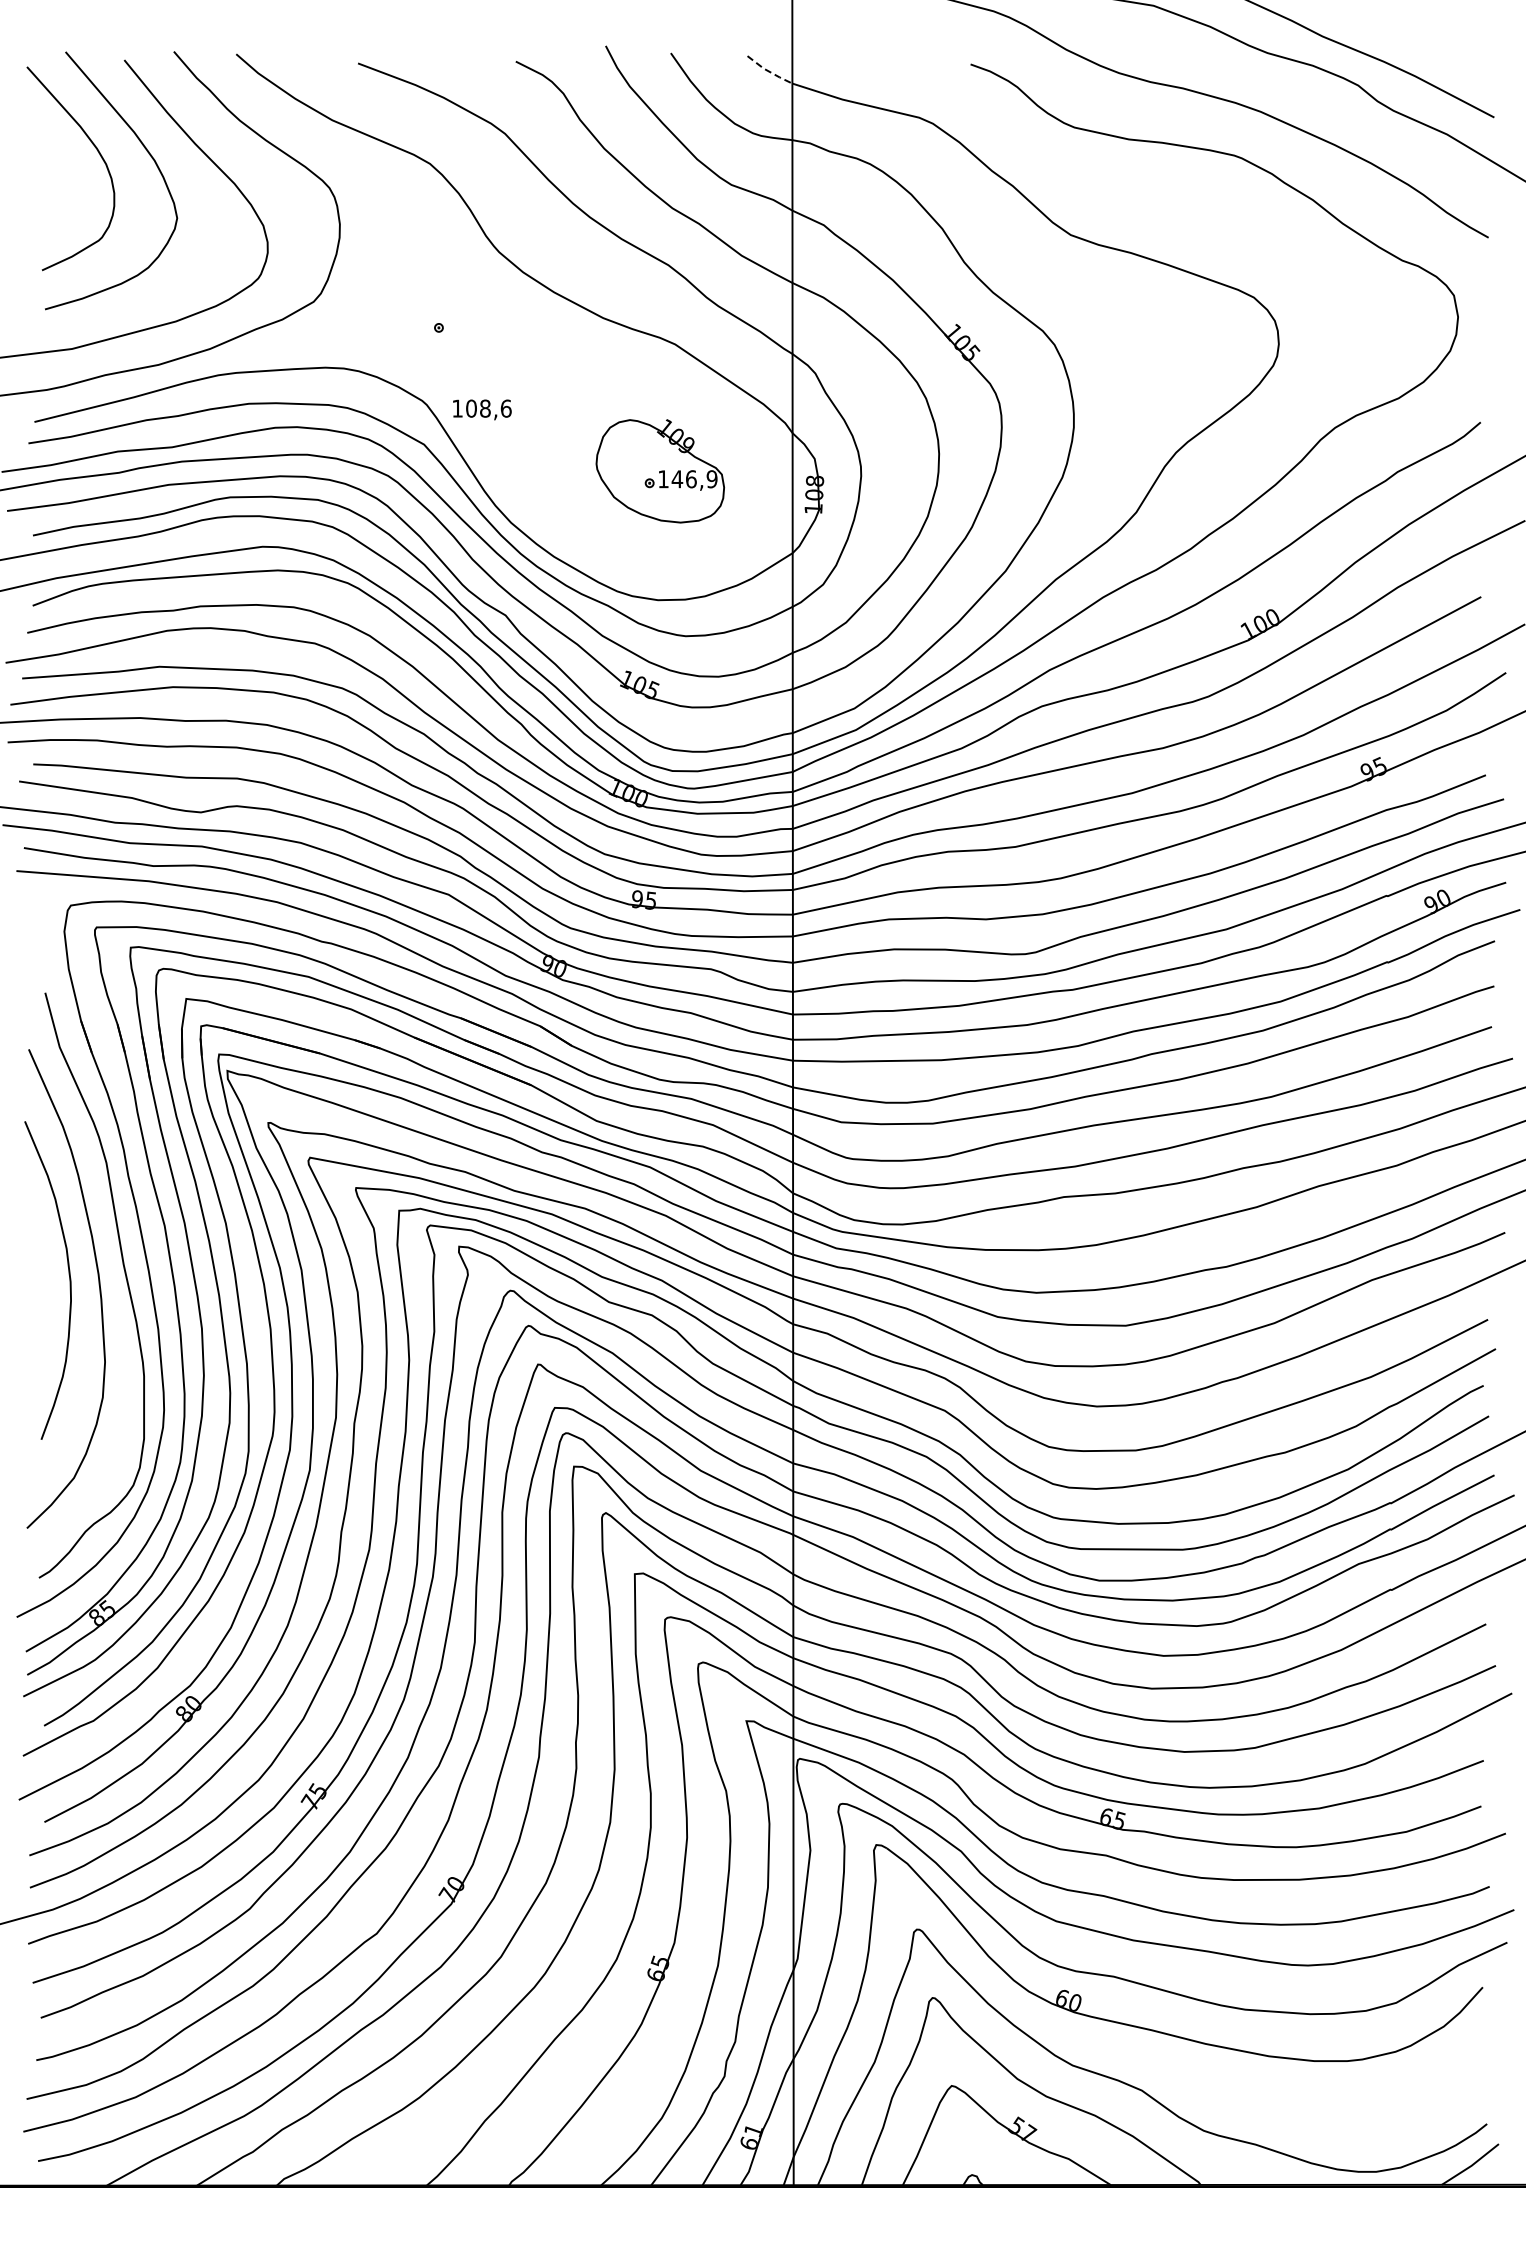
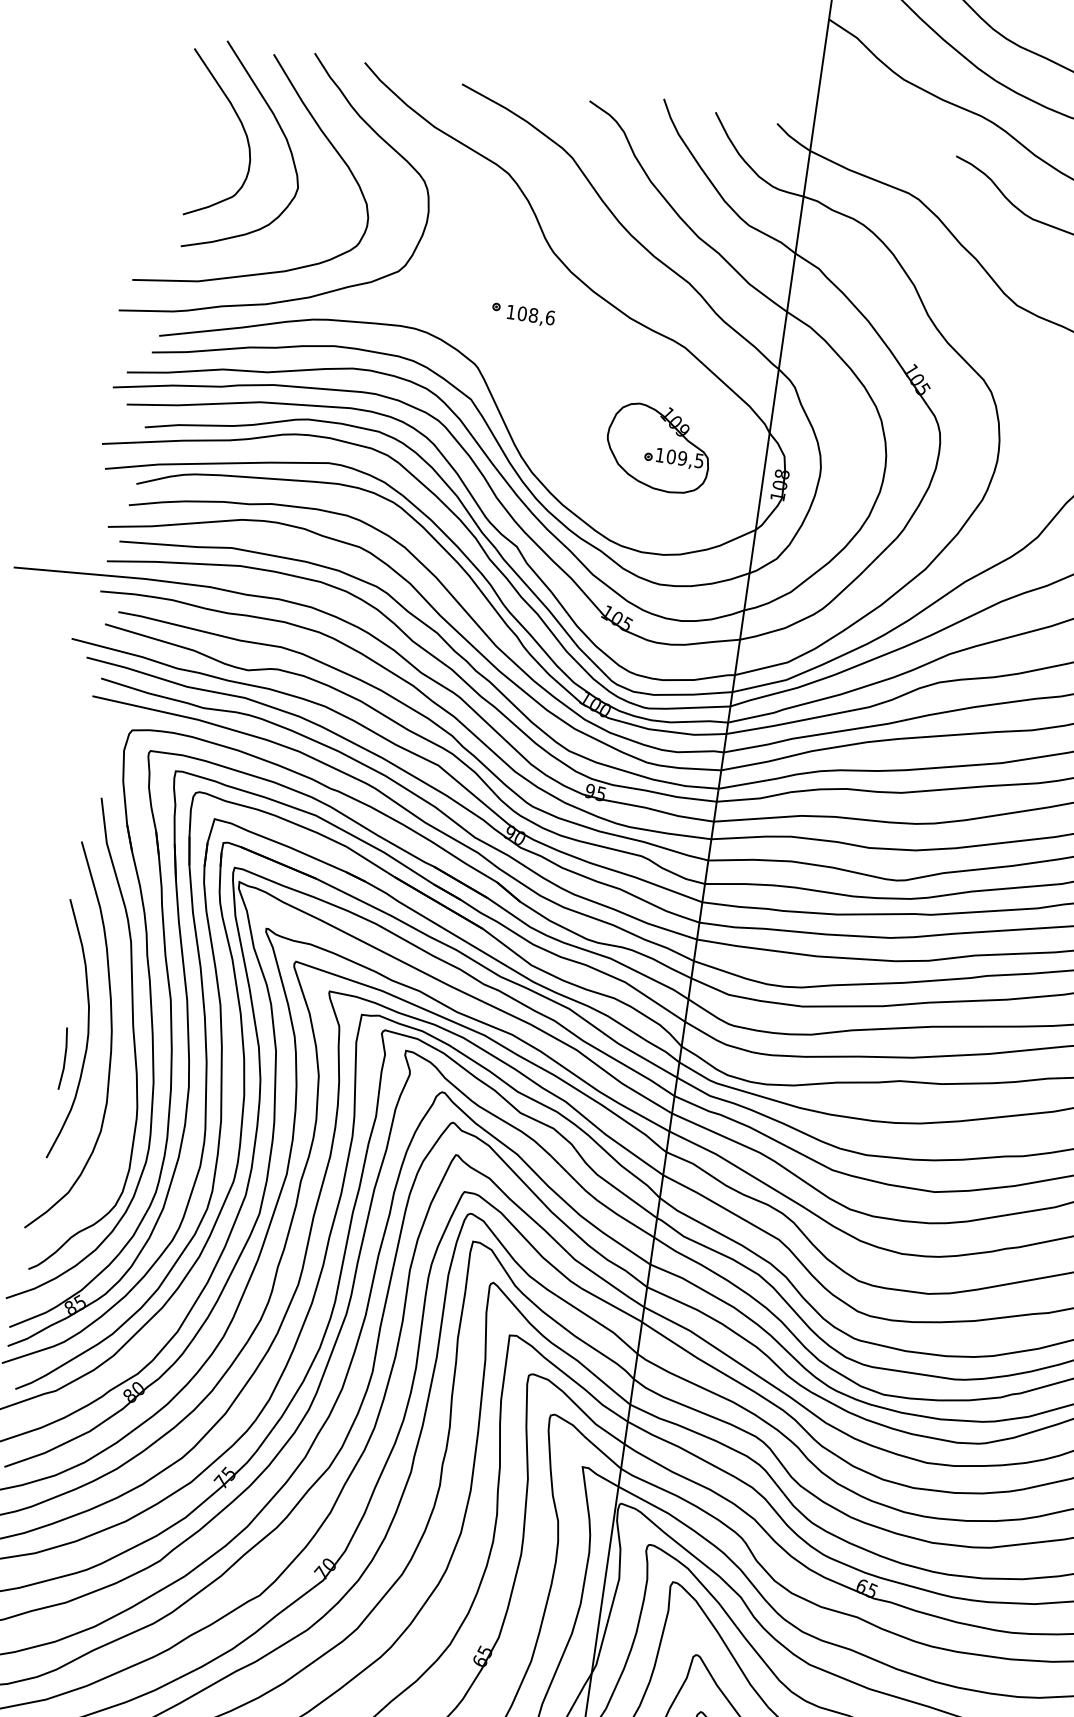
line: (769, 71) -> (793, 138), dashed -> solid
text: (482, 409) -> (531, 315), moved
text: (694, 479) -> (685, 459), 146,9 -> 109,5
line: (45, 1315) -> (64, 1058), added

